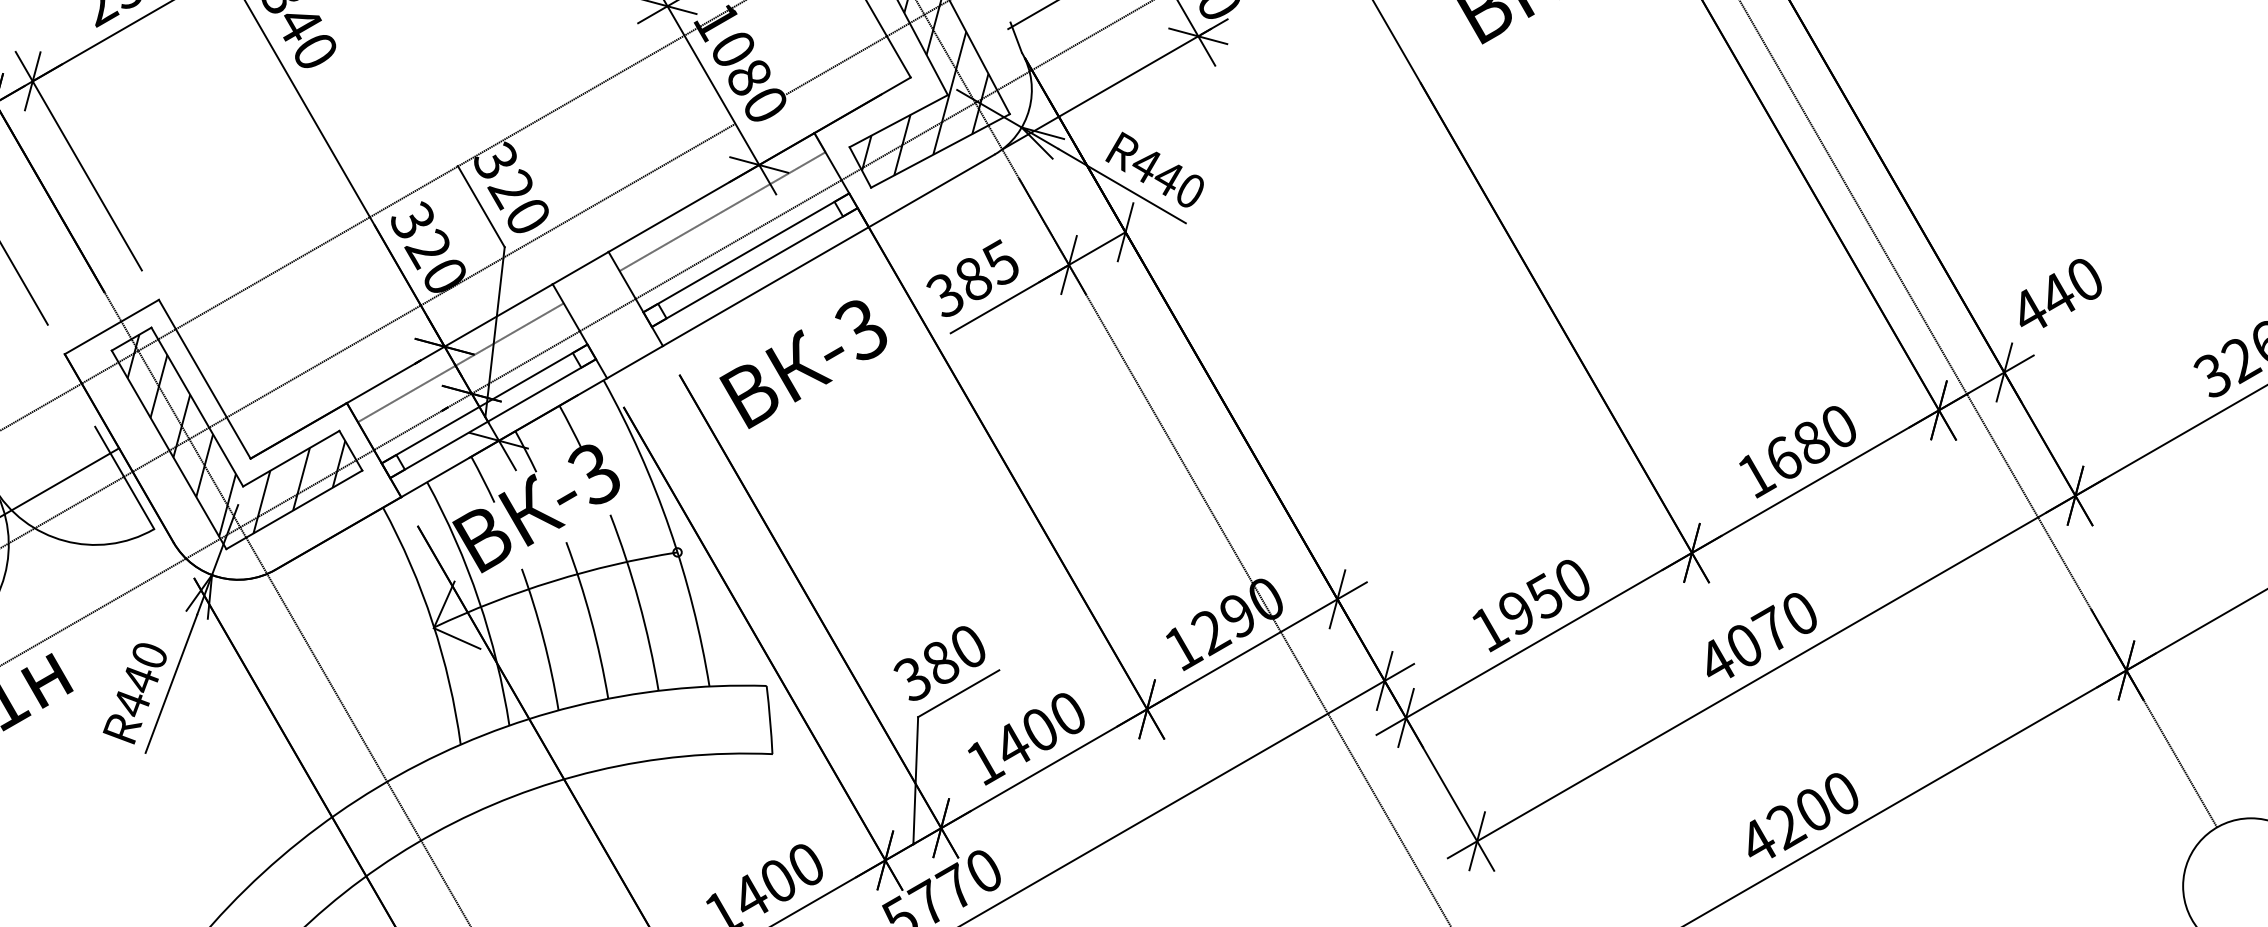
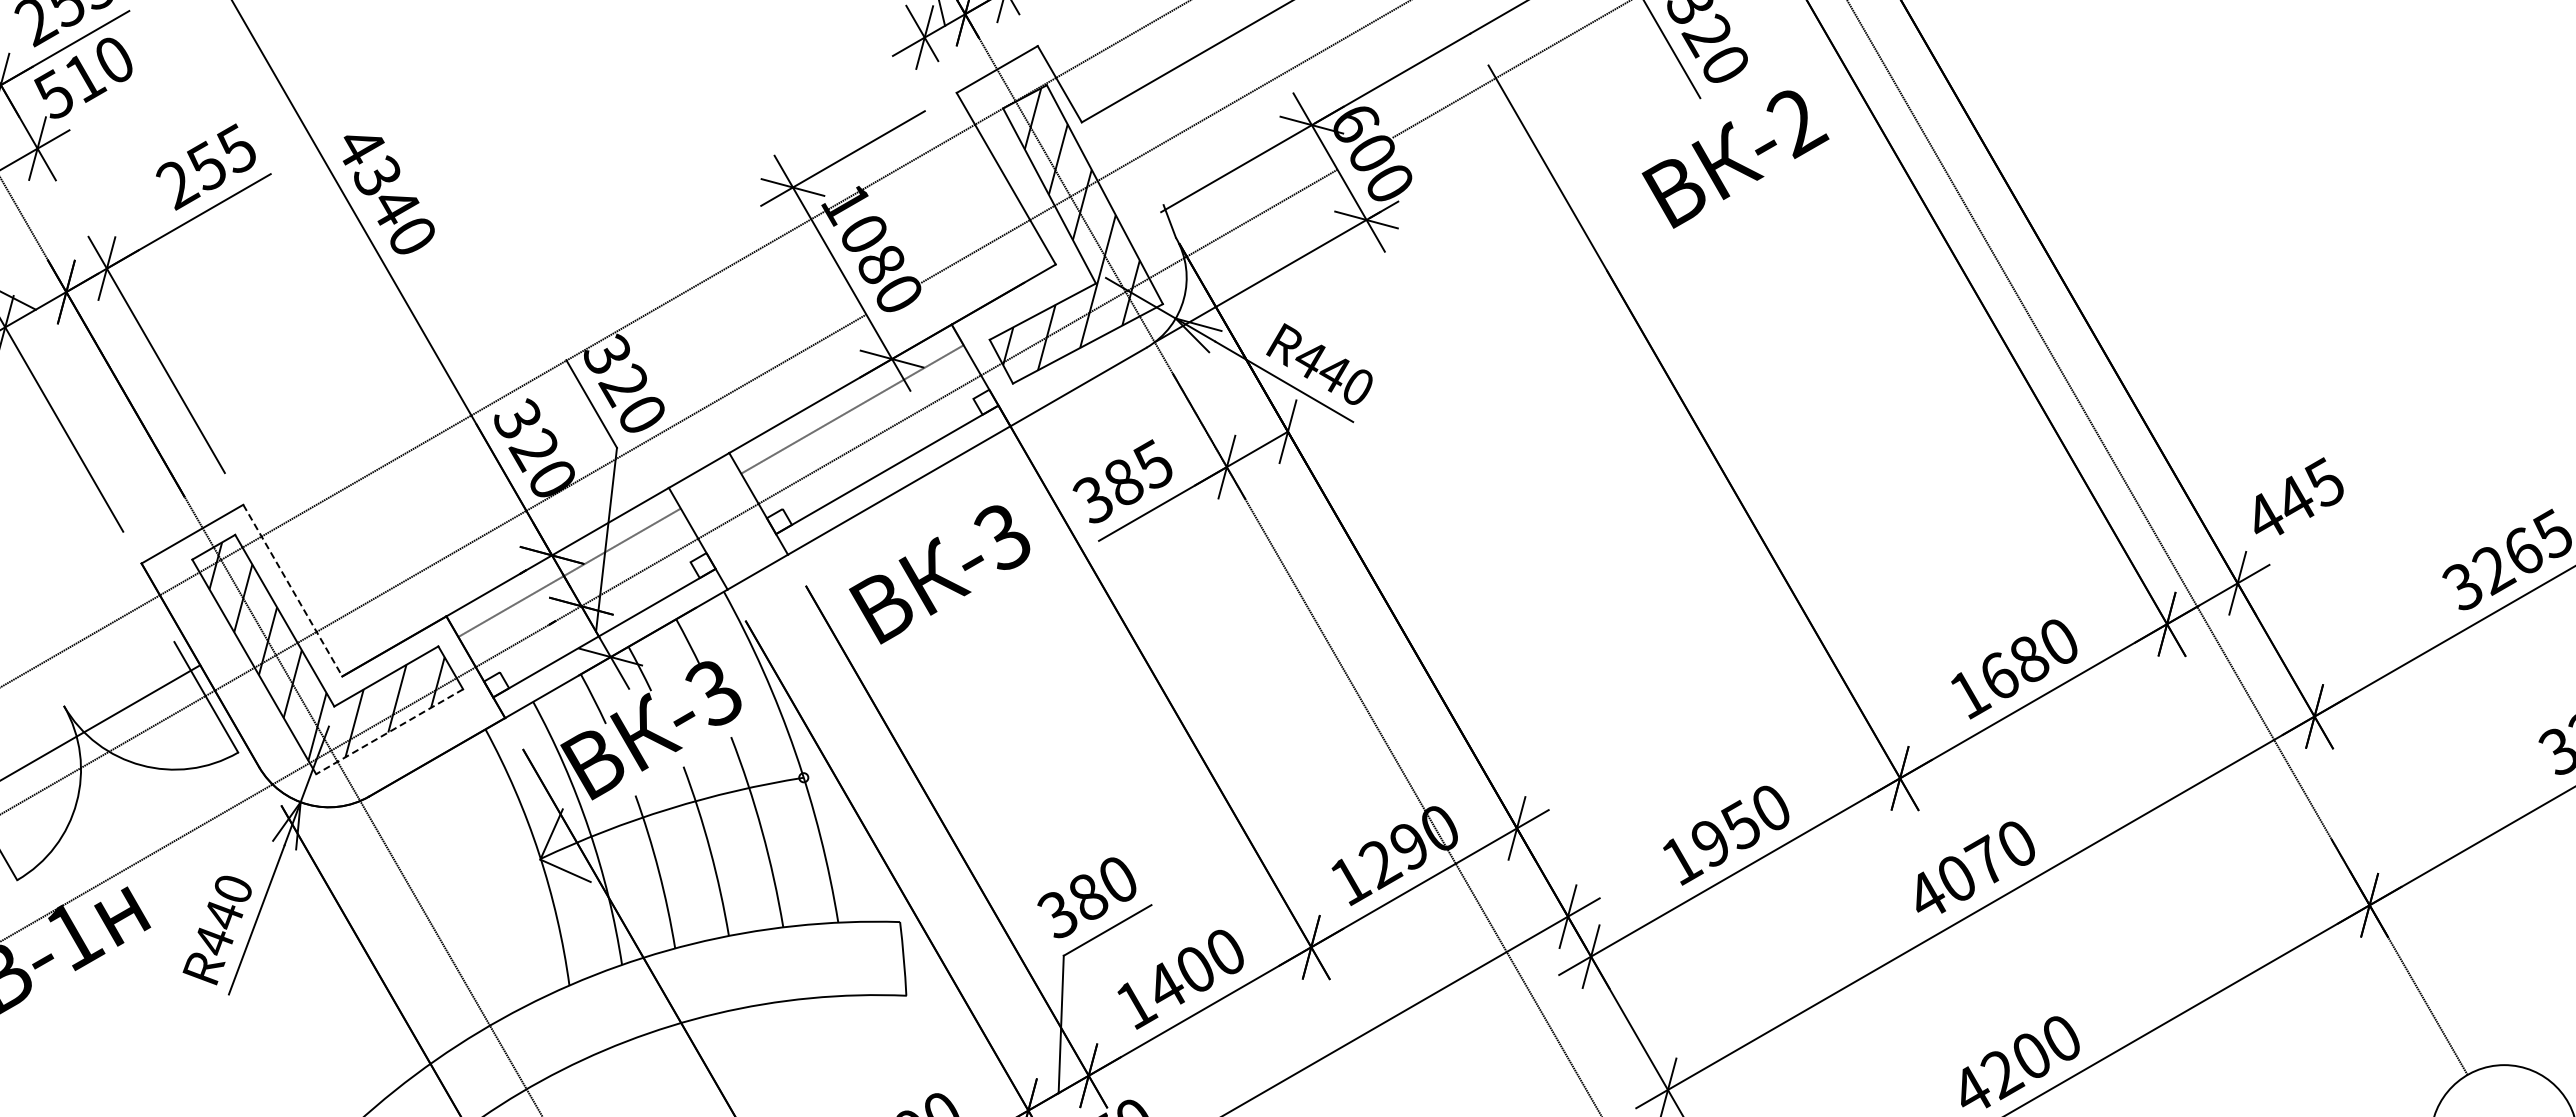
line: (745, 252) -> (877, 453), removed
text: (2083, 278) -> (2323, 481), 440 -> 445
line: (205, 380) -> (293, 591), solid -> dashed
line: (484, 404) -> (595, 617), removed
line: (294, 509) -> (389, 731), solid -> dashed

